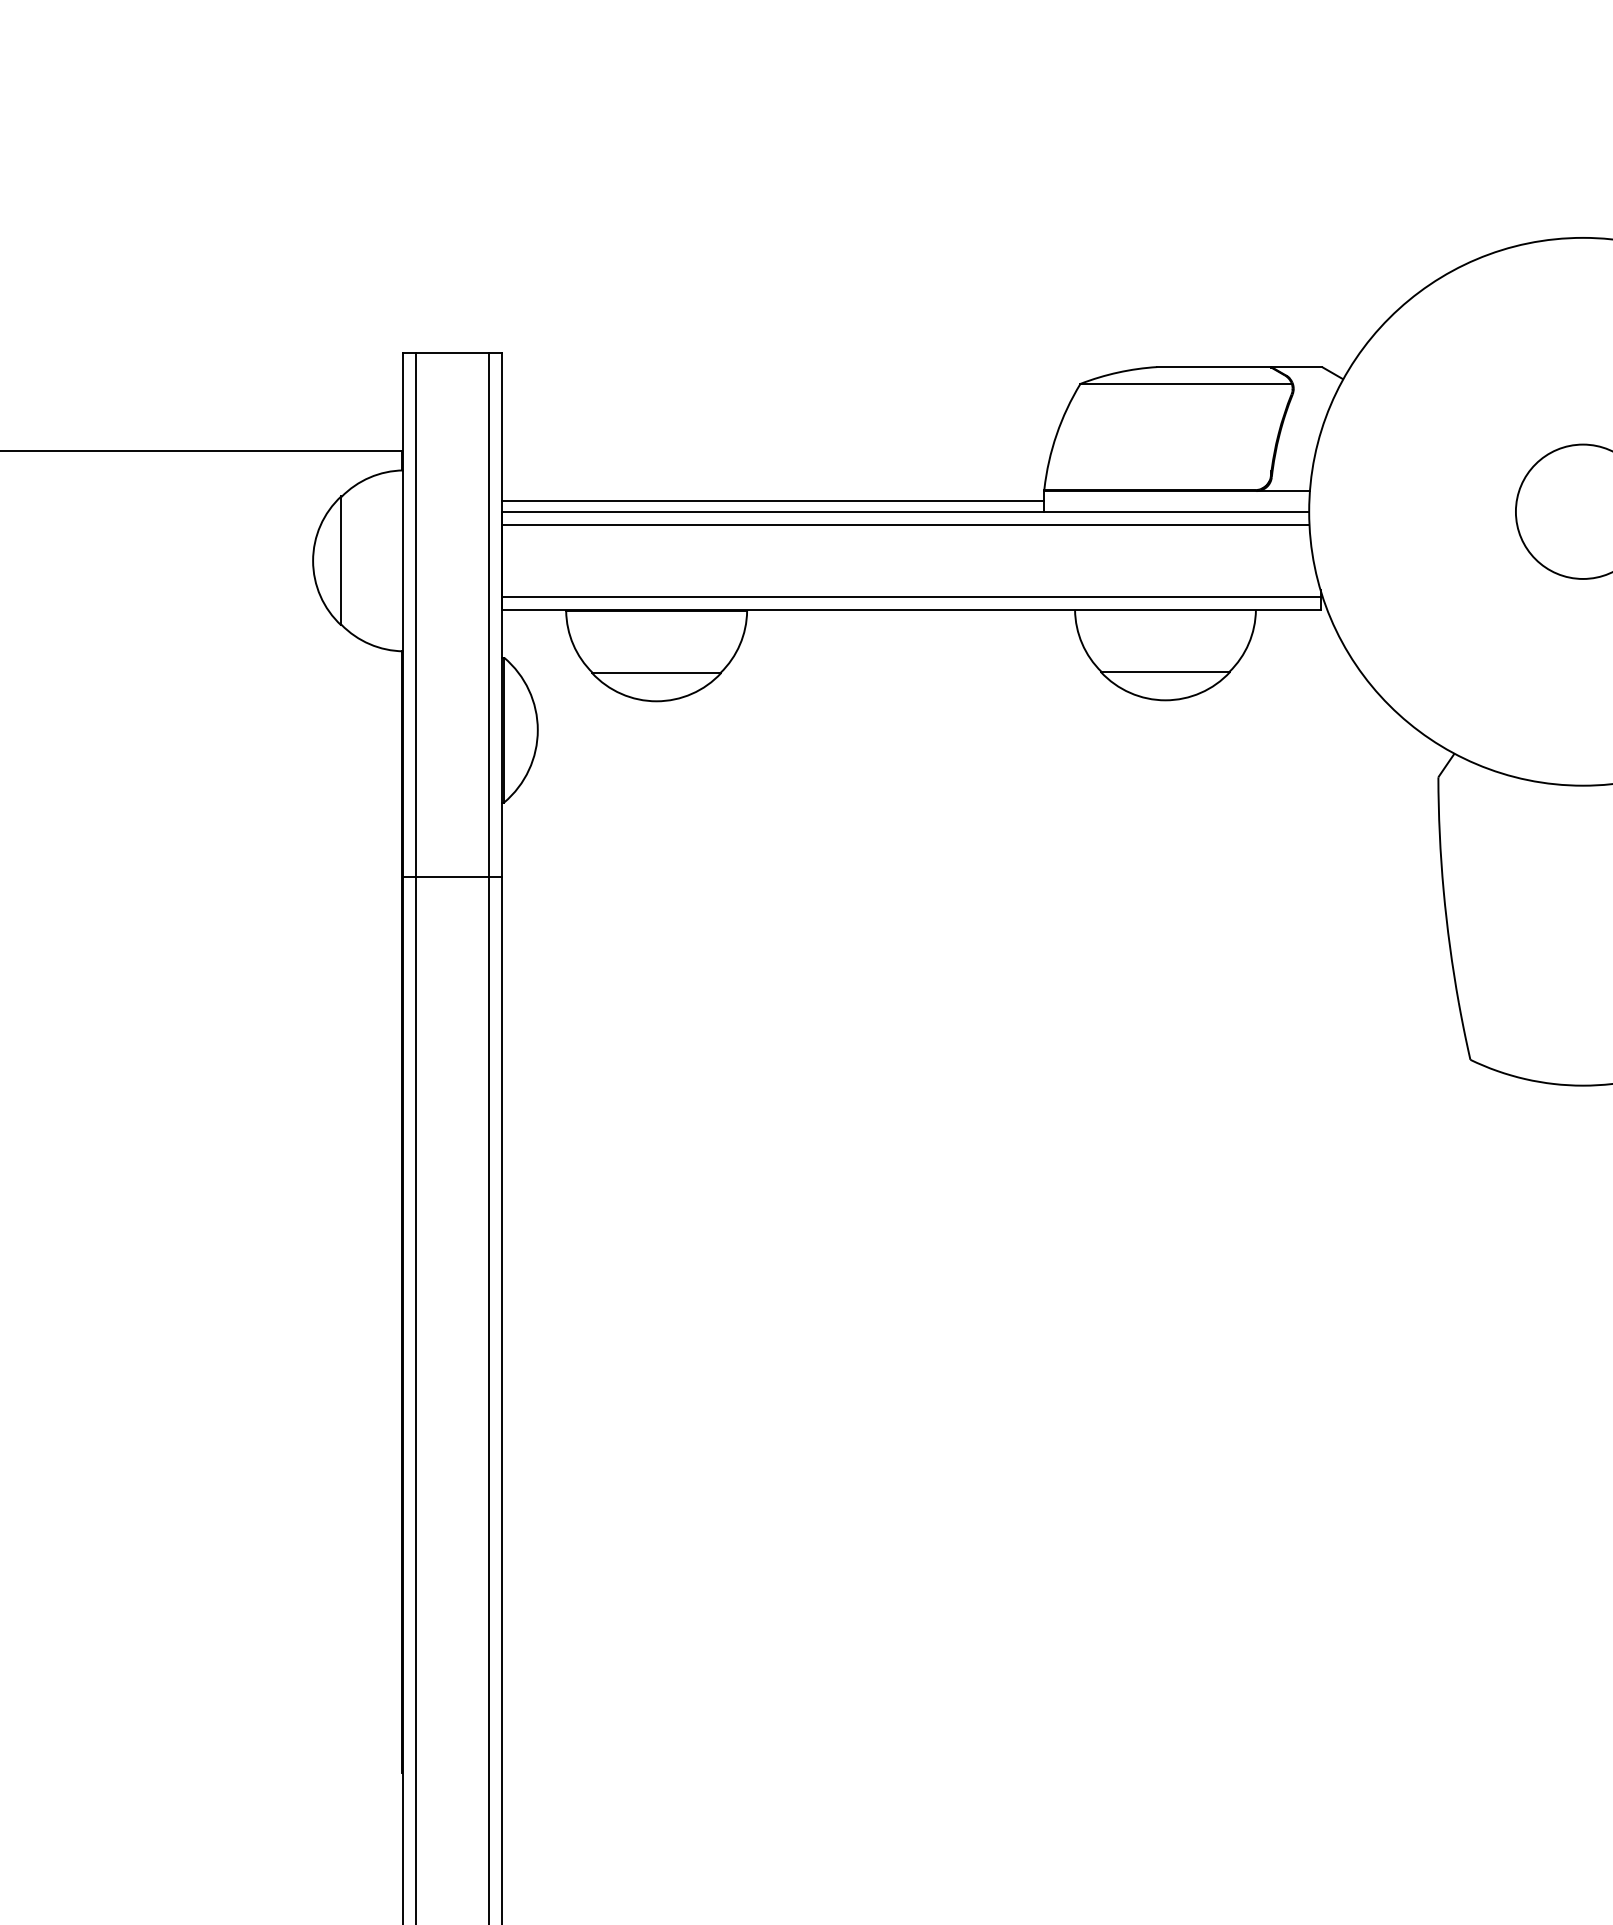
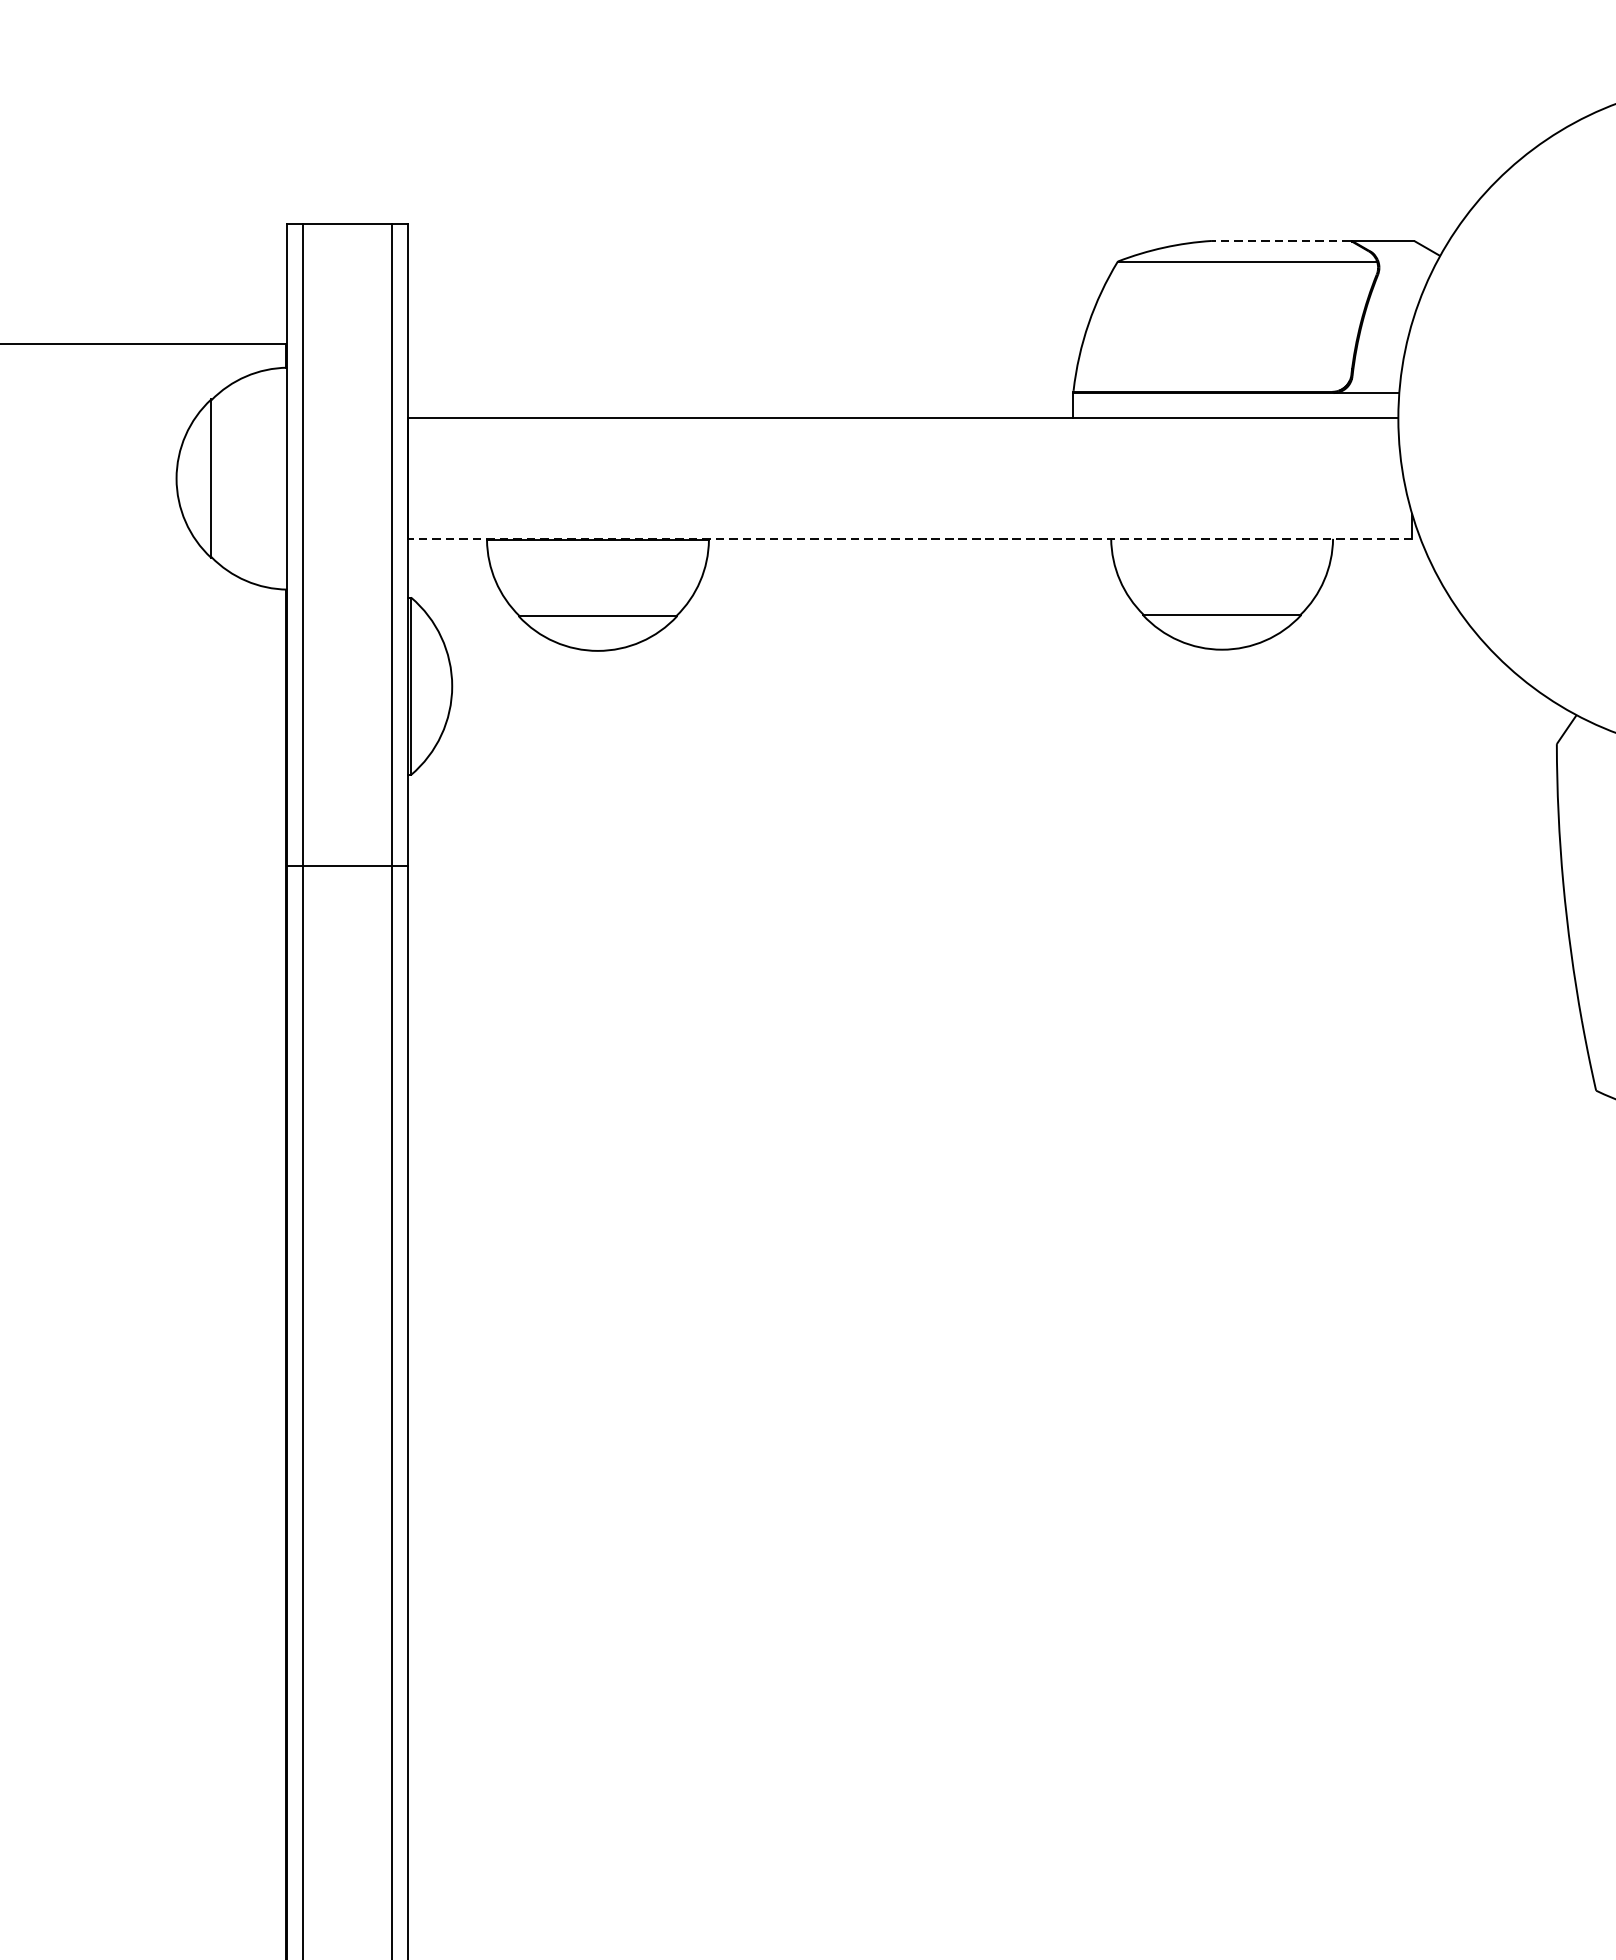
line: (1213, 367) -> (1281, 241), solid -> dashed
line: (772, 501) -> (740, 405), removed
line: (905, 524) -> (903, 434), removed
line: (910, 597) -> (909, 523), removed
line: (910, 609) -> (909, 538), solid -> dashed

